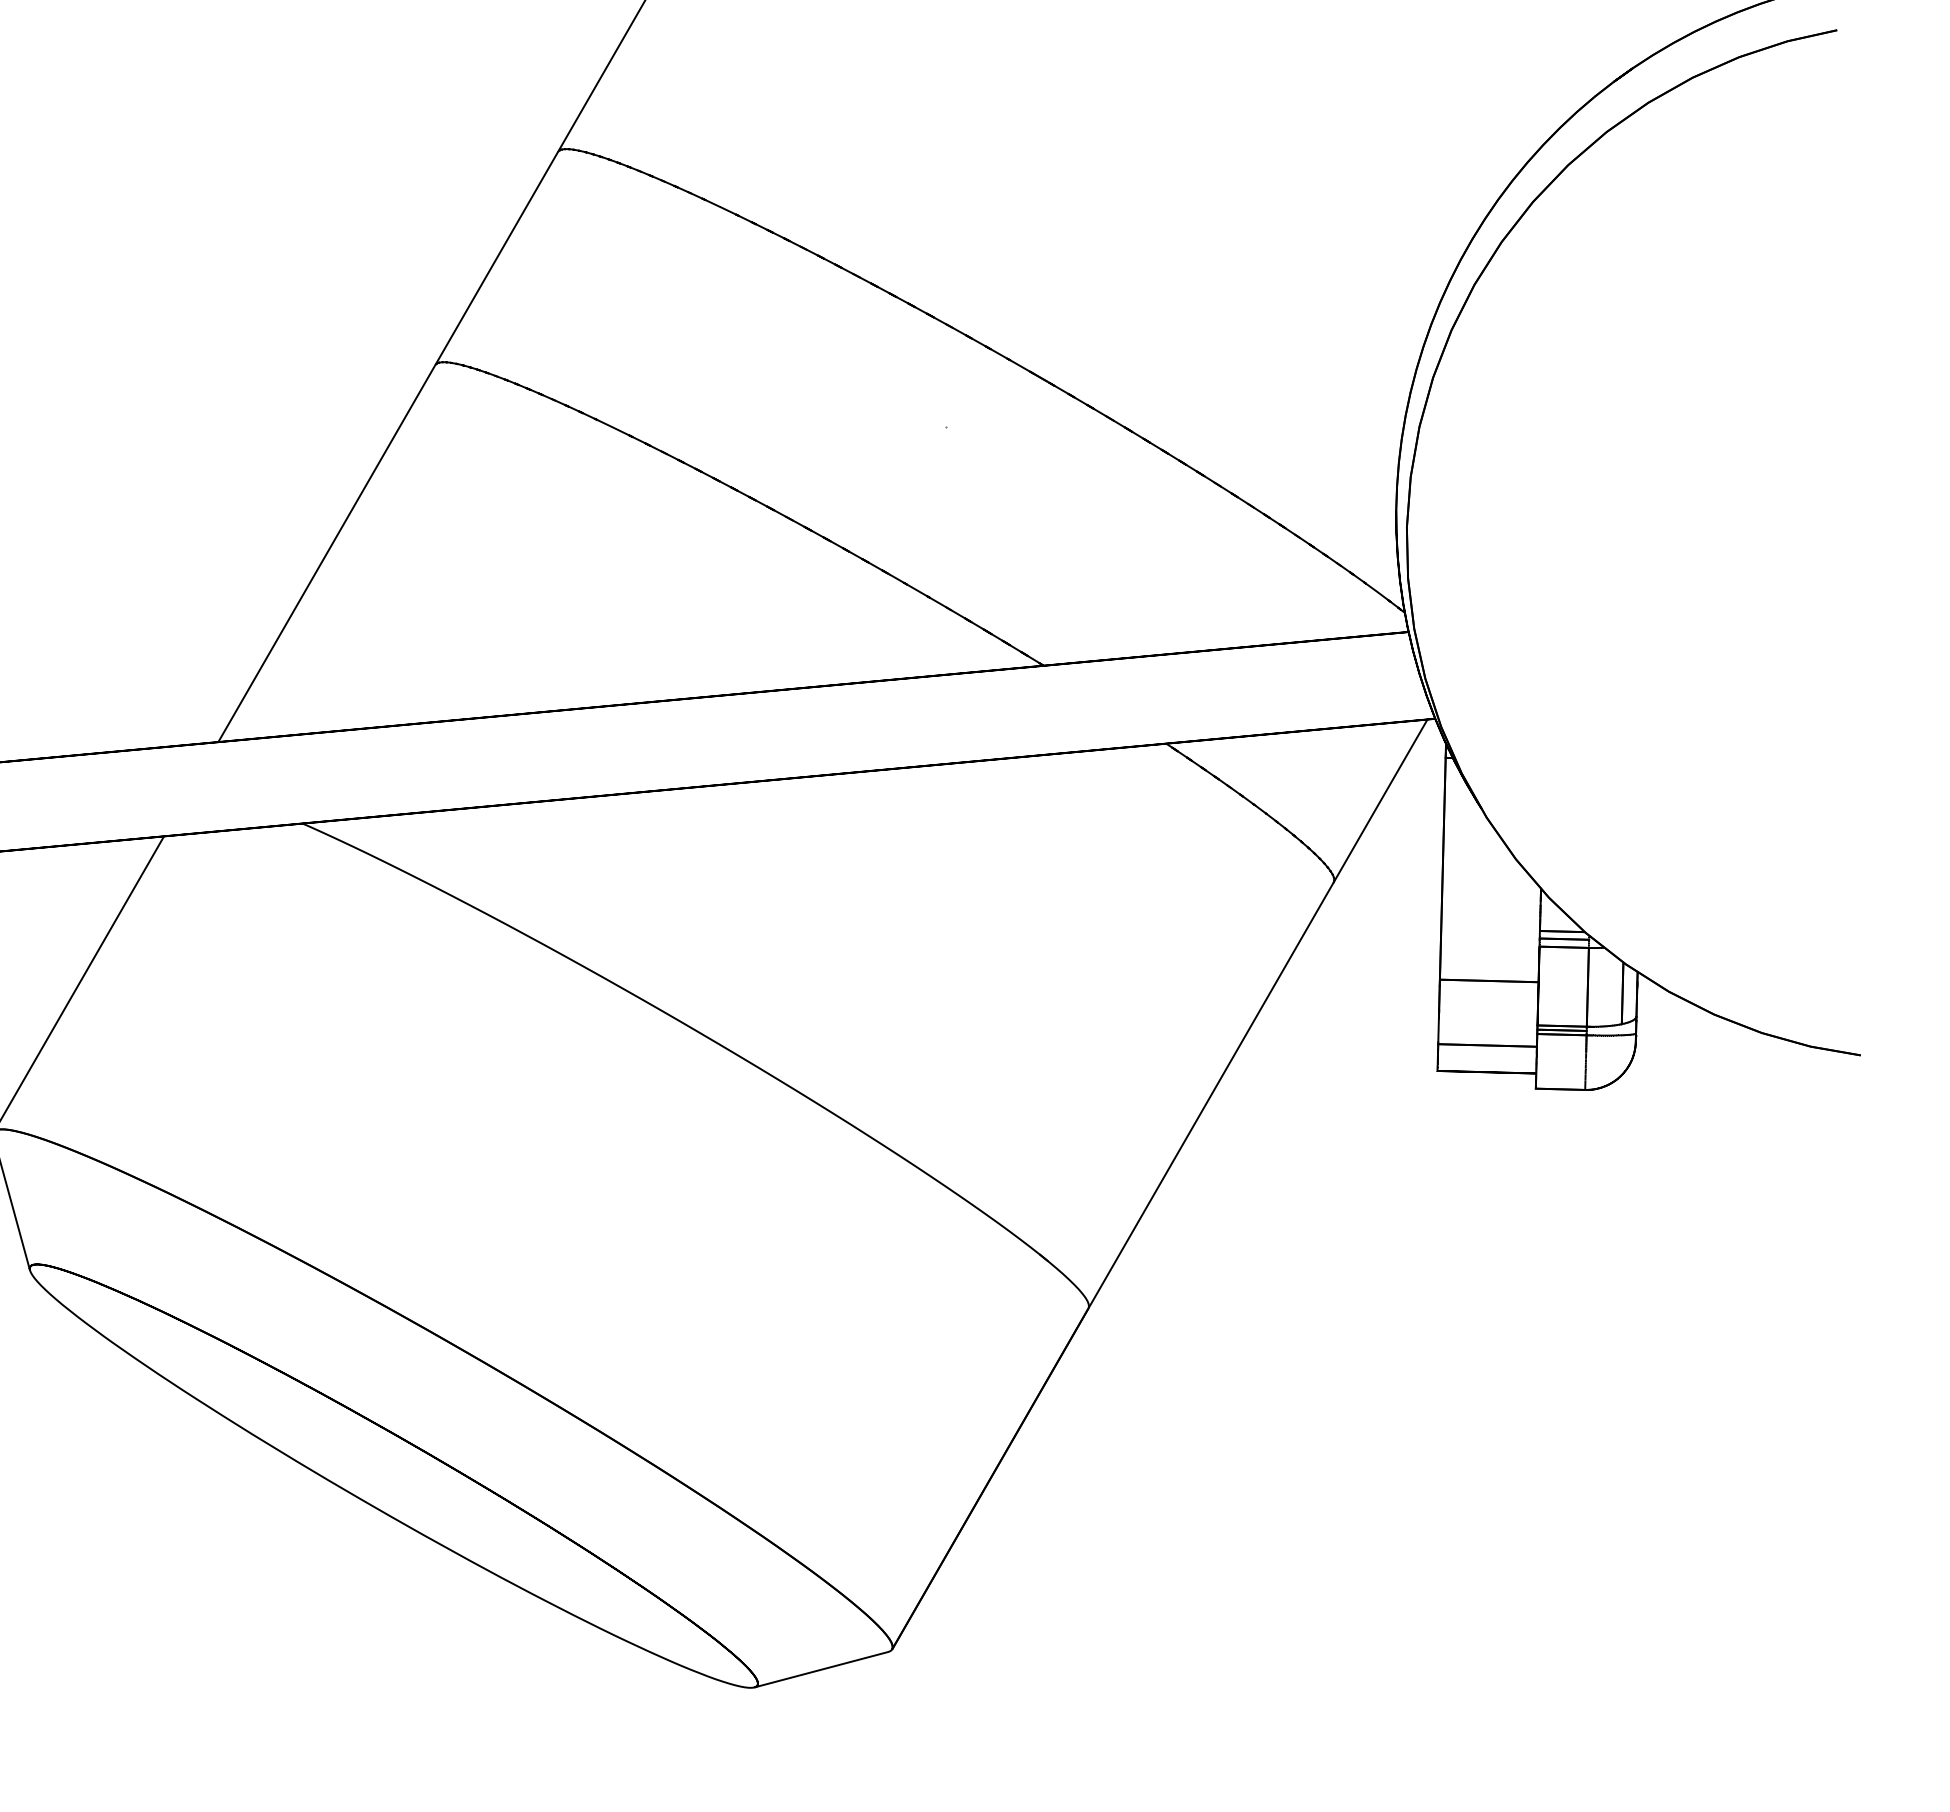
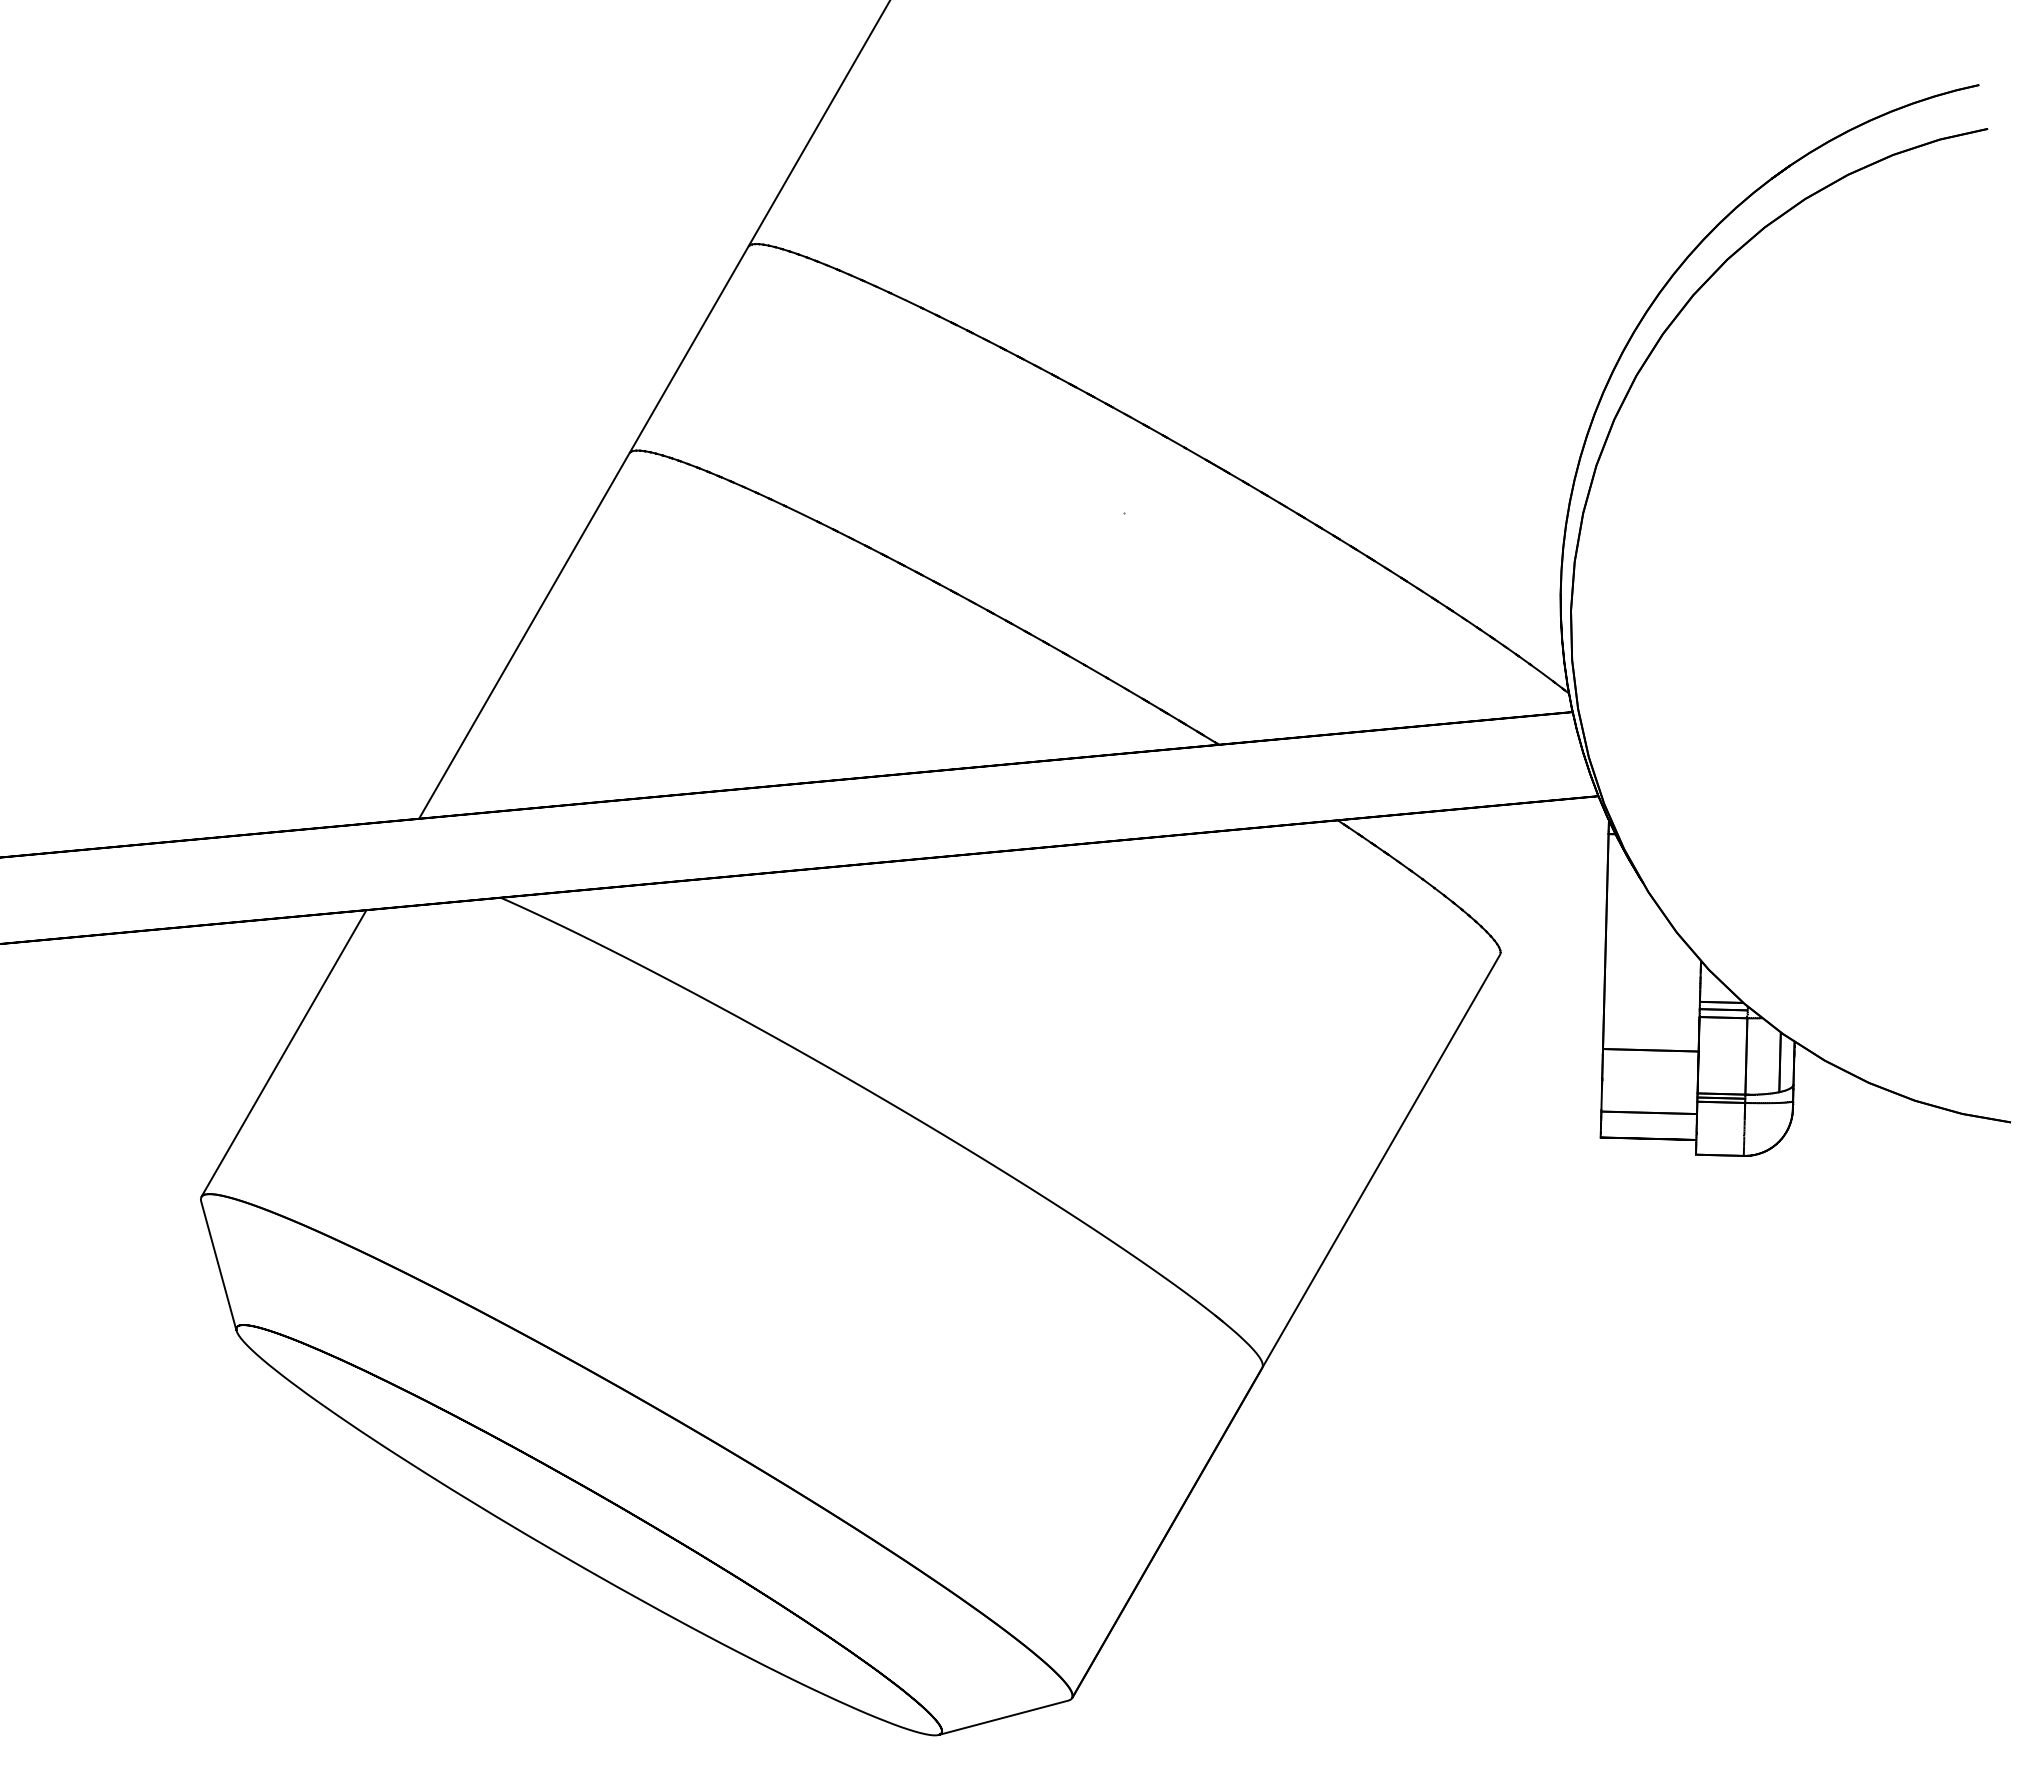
line: (1380, 800) -> (1545, 875), removed

